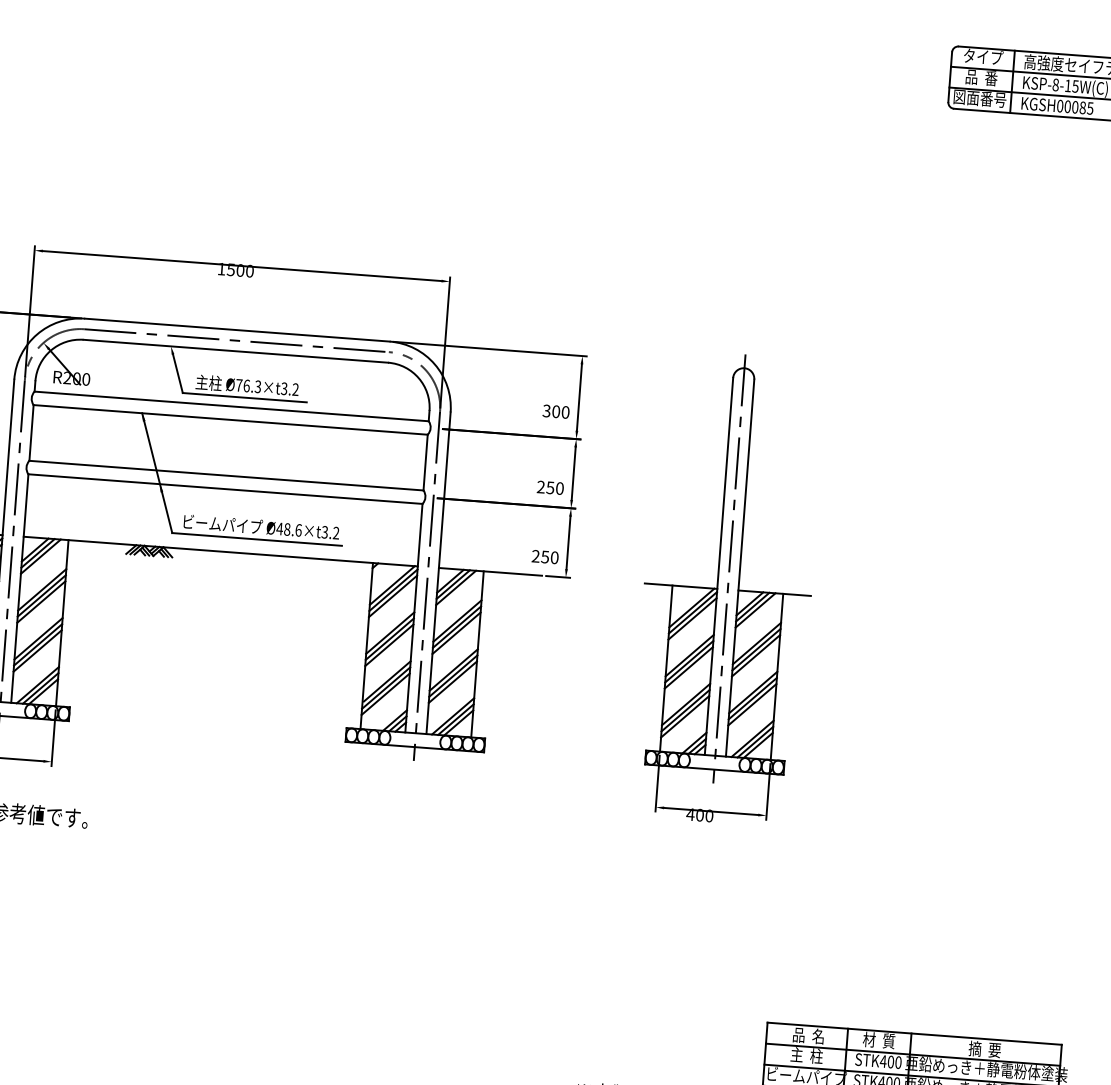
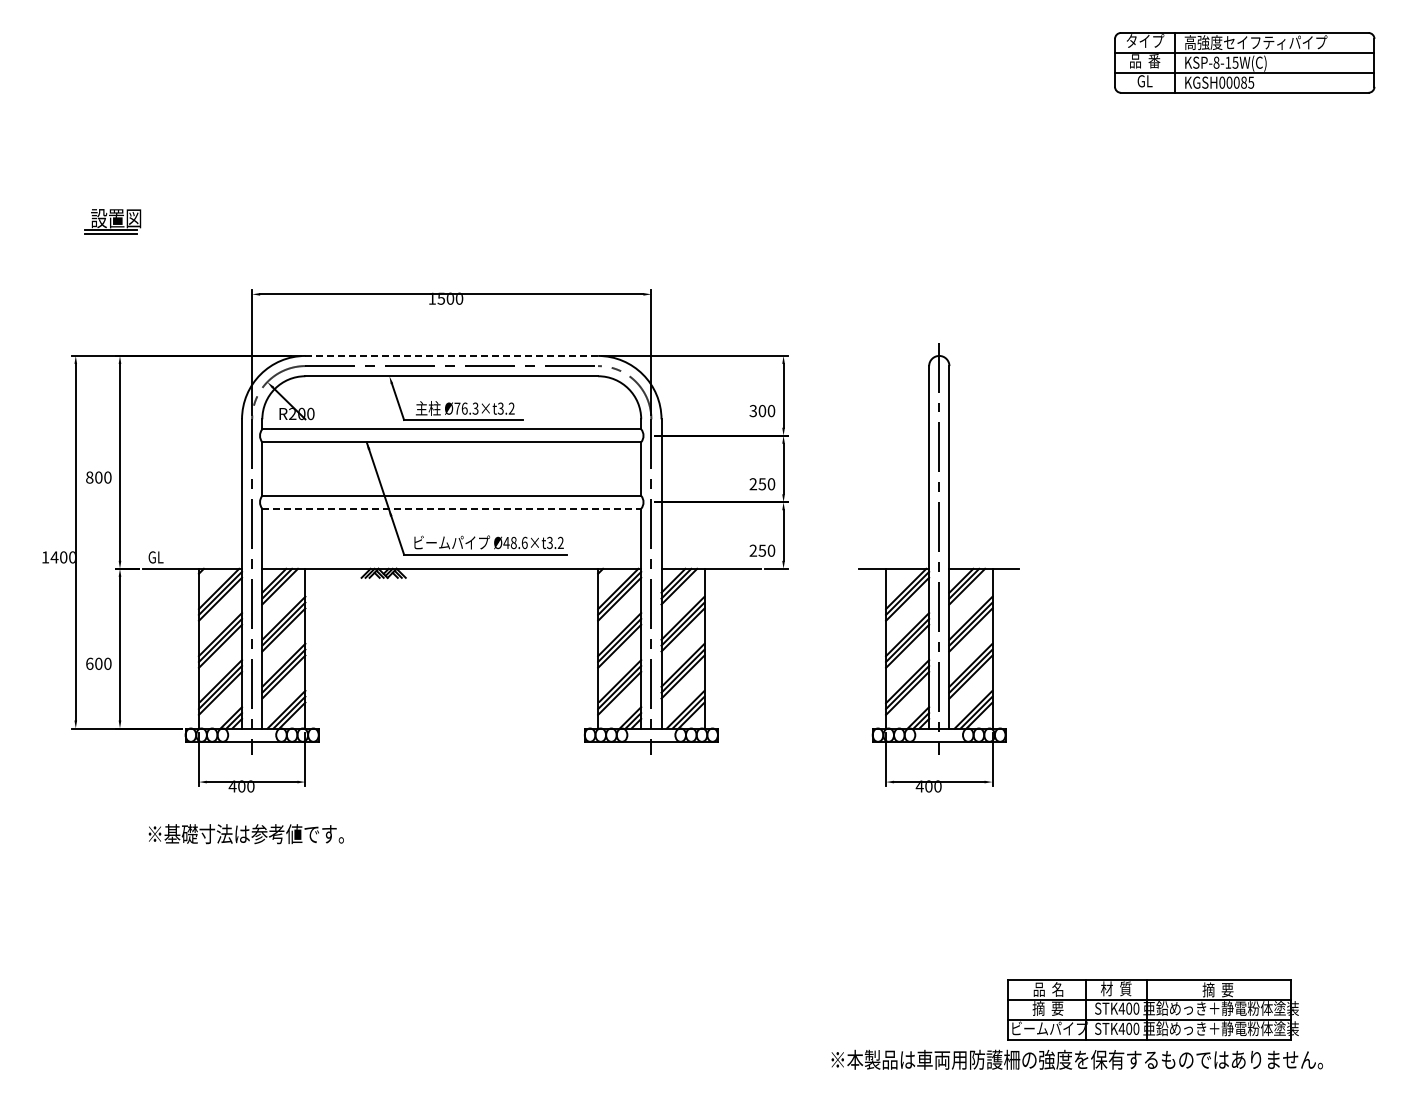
text: (980, 98) -> (1145, 81), 図面番号 -> GL
line: (238, 329) -> (452, 355), solid -> dashed
line: (226, 488) -> (452, 508), solid -> dashed
text: (806, 1055) -> (1047, 1008), 主  柱 -> 摘  要

